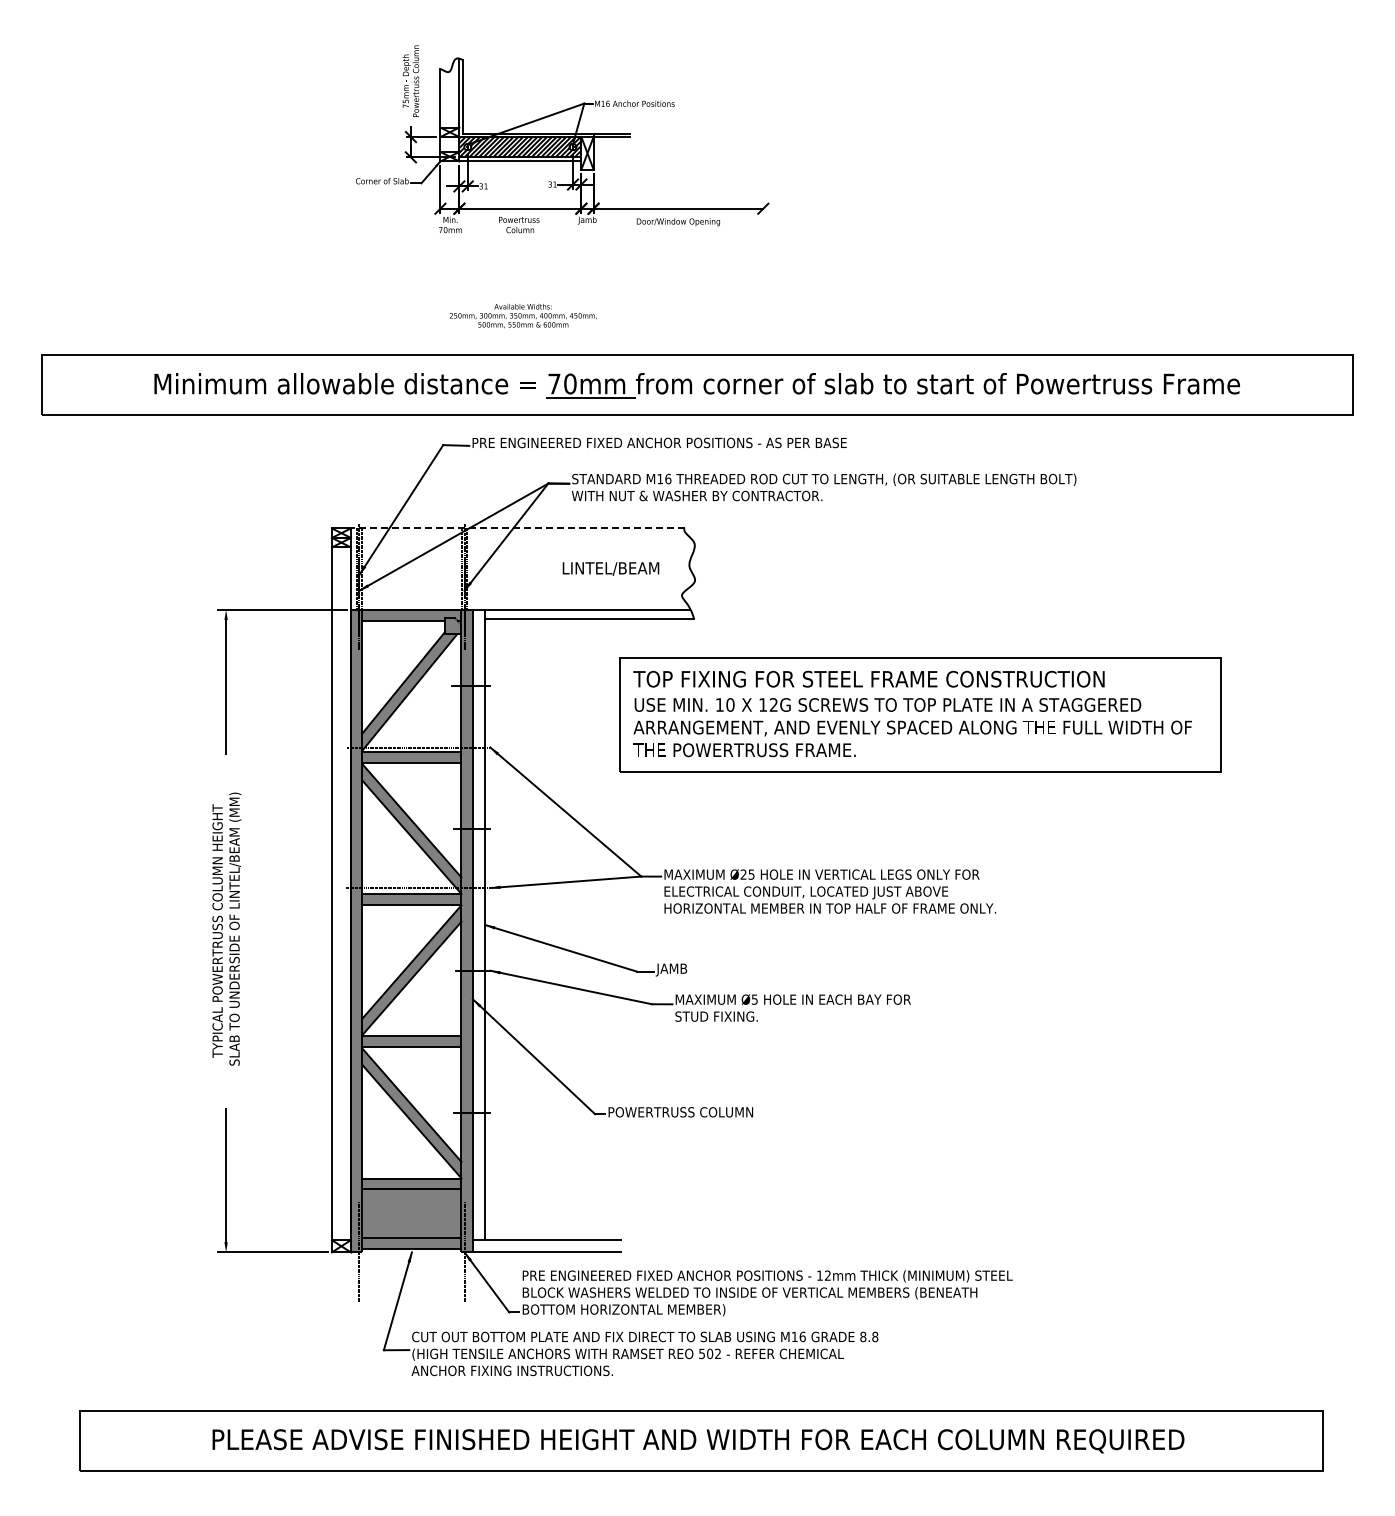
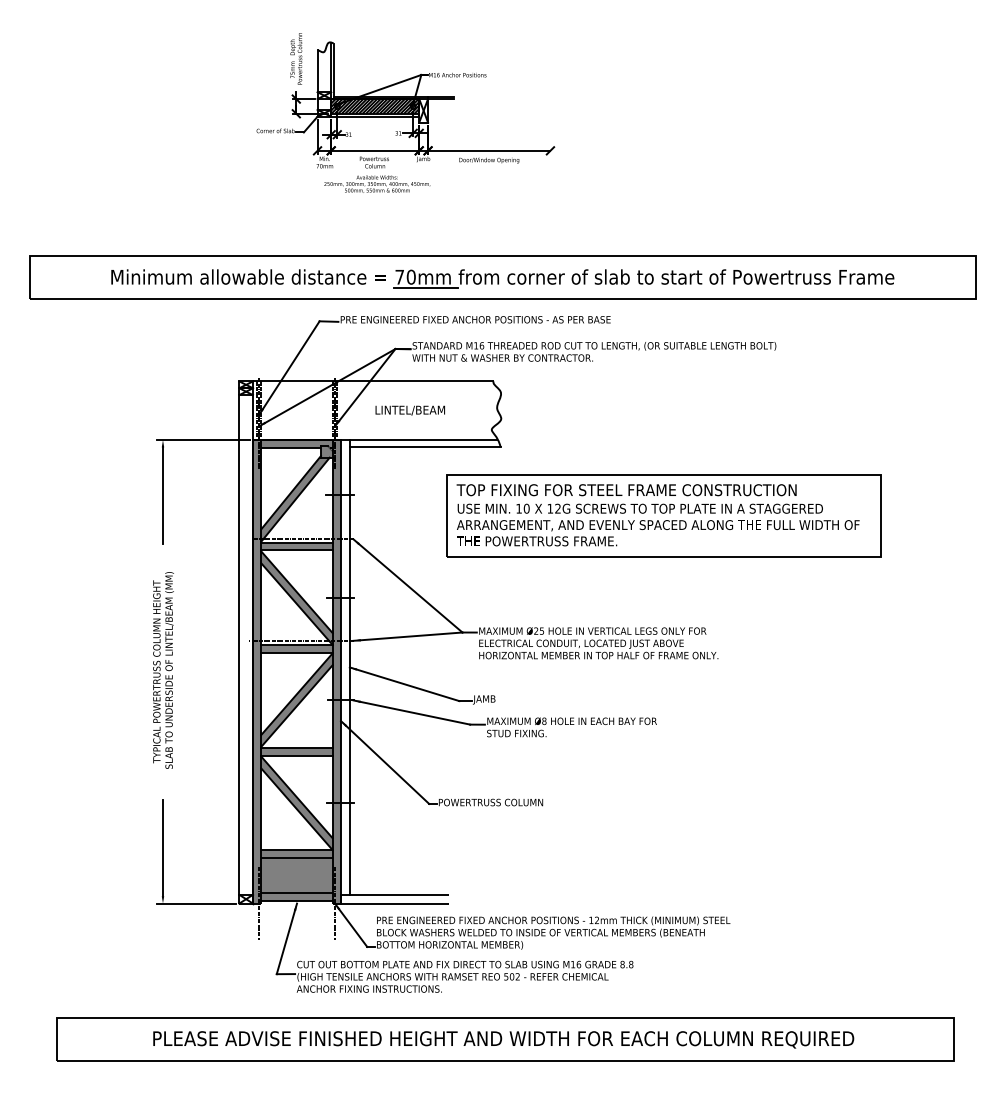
text: (523, 316) -> (377, 184), moved
line: (517, 528) -> (373, 381), dashed -> solid
text: (610, 568) -> (409, 410), moved
text: (754, 999) -> (544, 721), Ø5 -> Ø8

